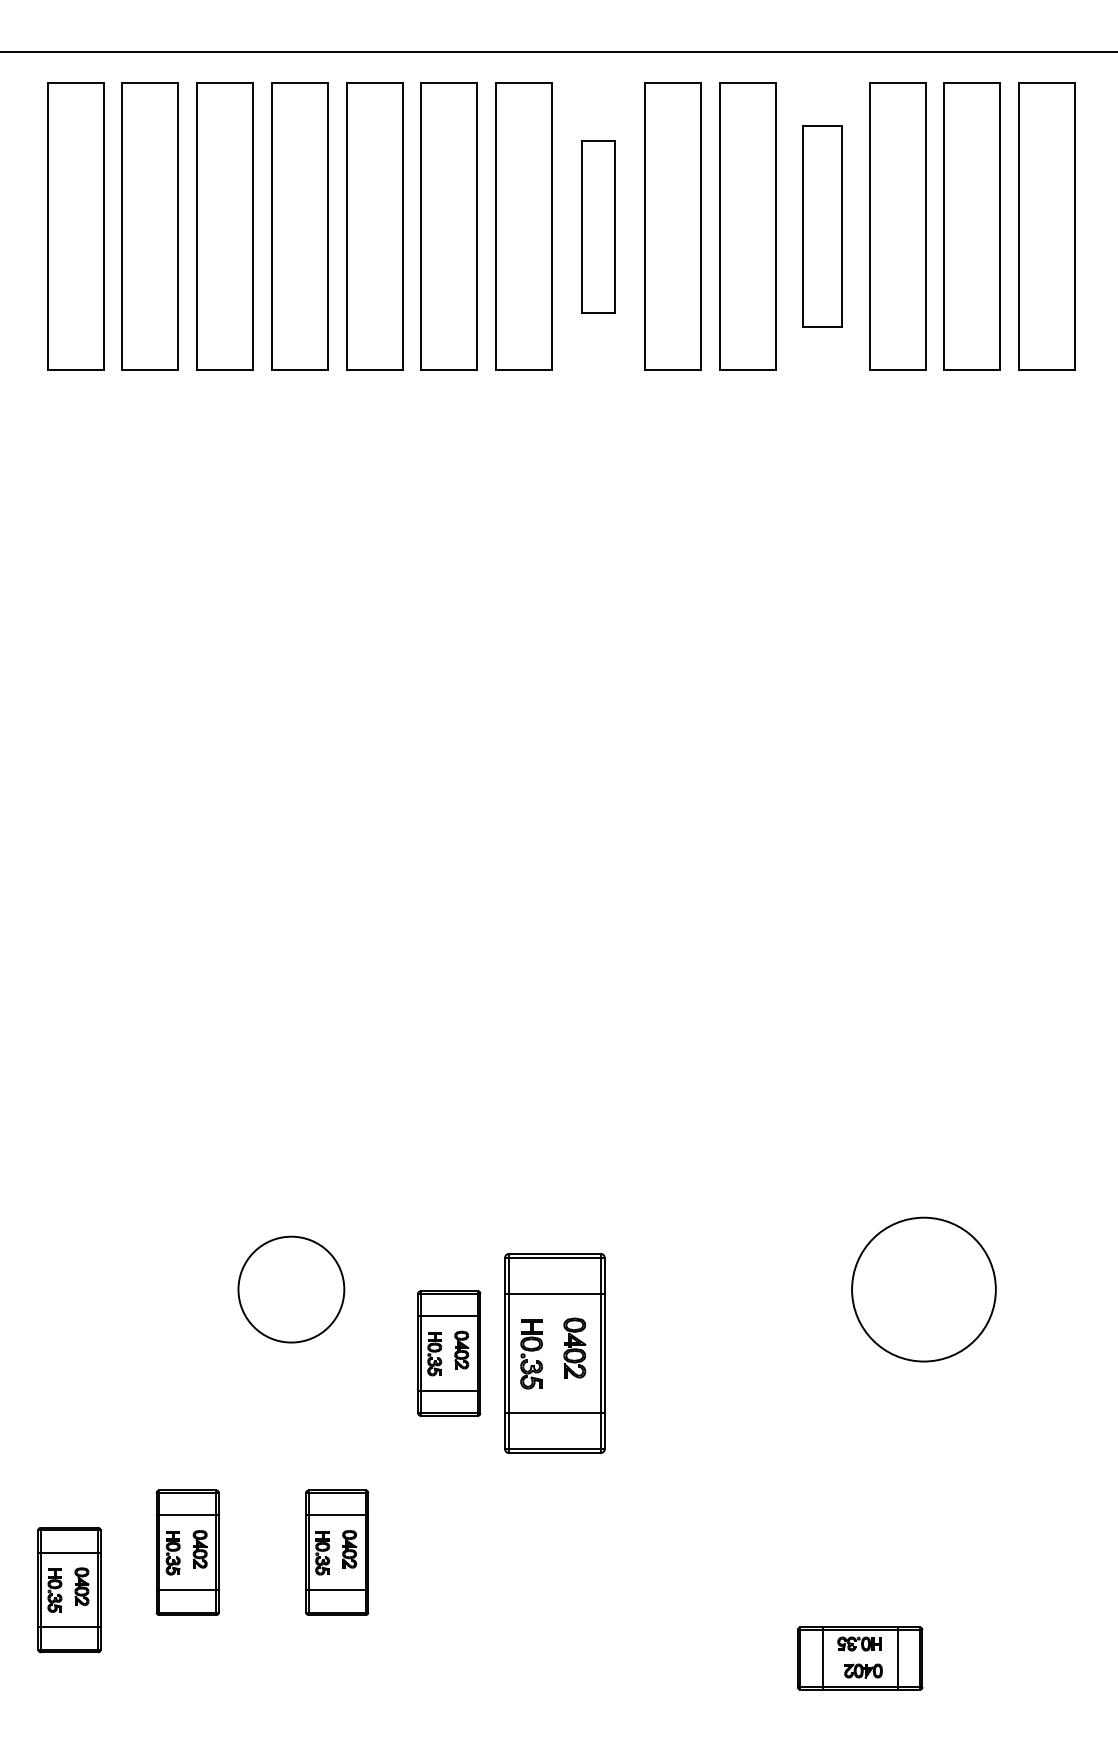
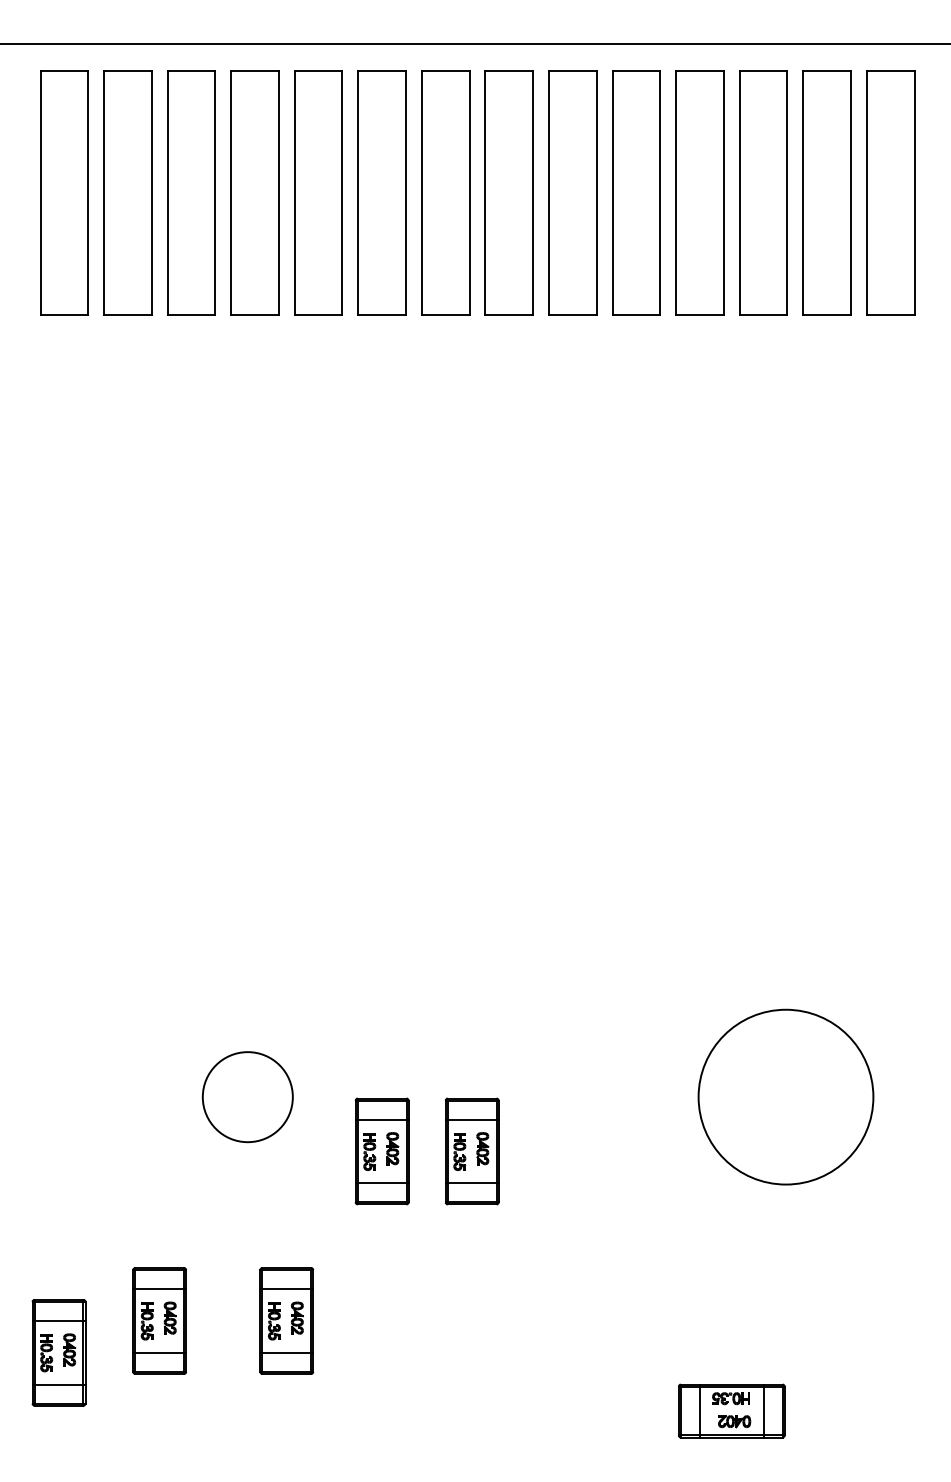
part: (597, 226) -> (508, 192), size x1.67
part: (822, 226) -> (699, 192), size x1.43
circle: (923, 1288) -> (785, 1096), size x1.43
part: (555, 1353) -> (472, 1151), size x0.62

